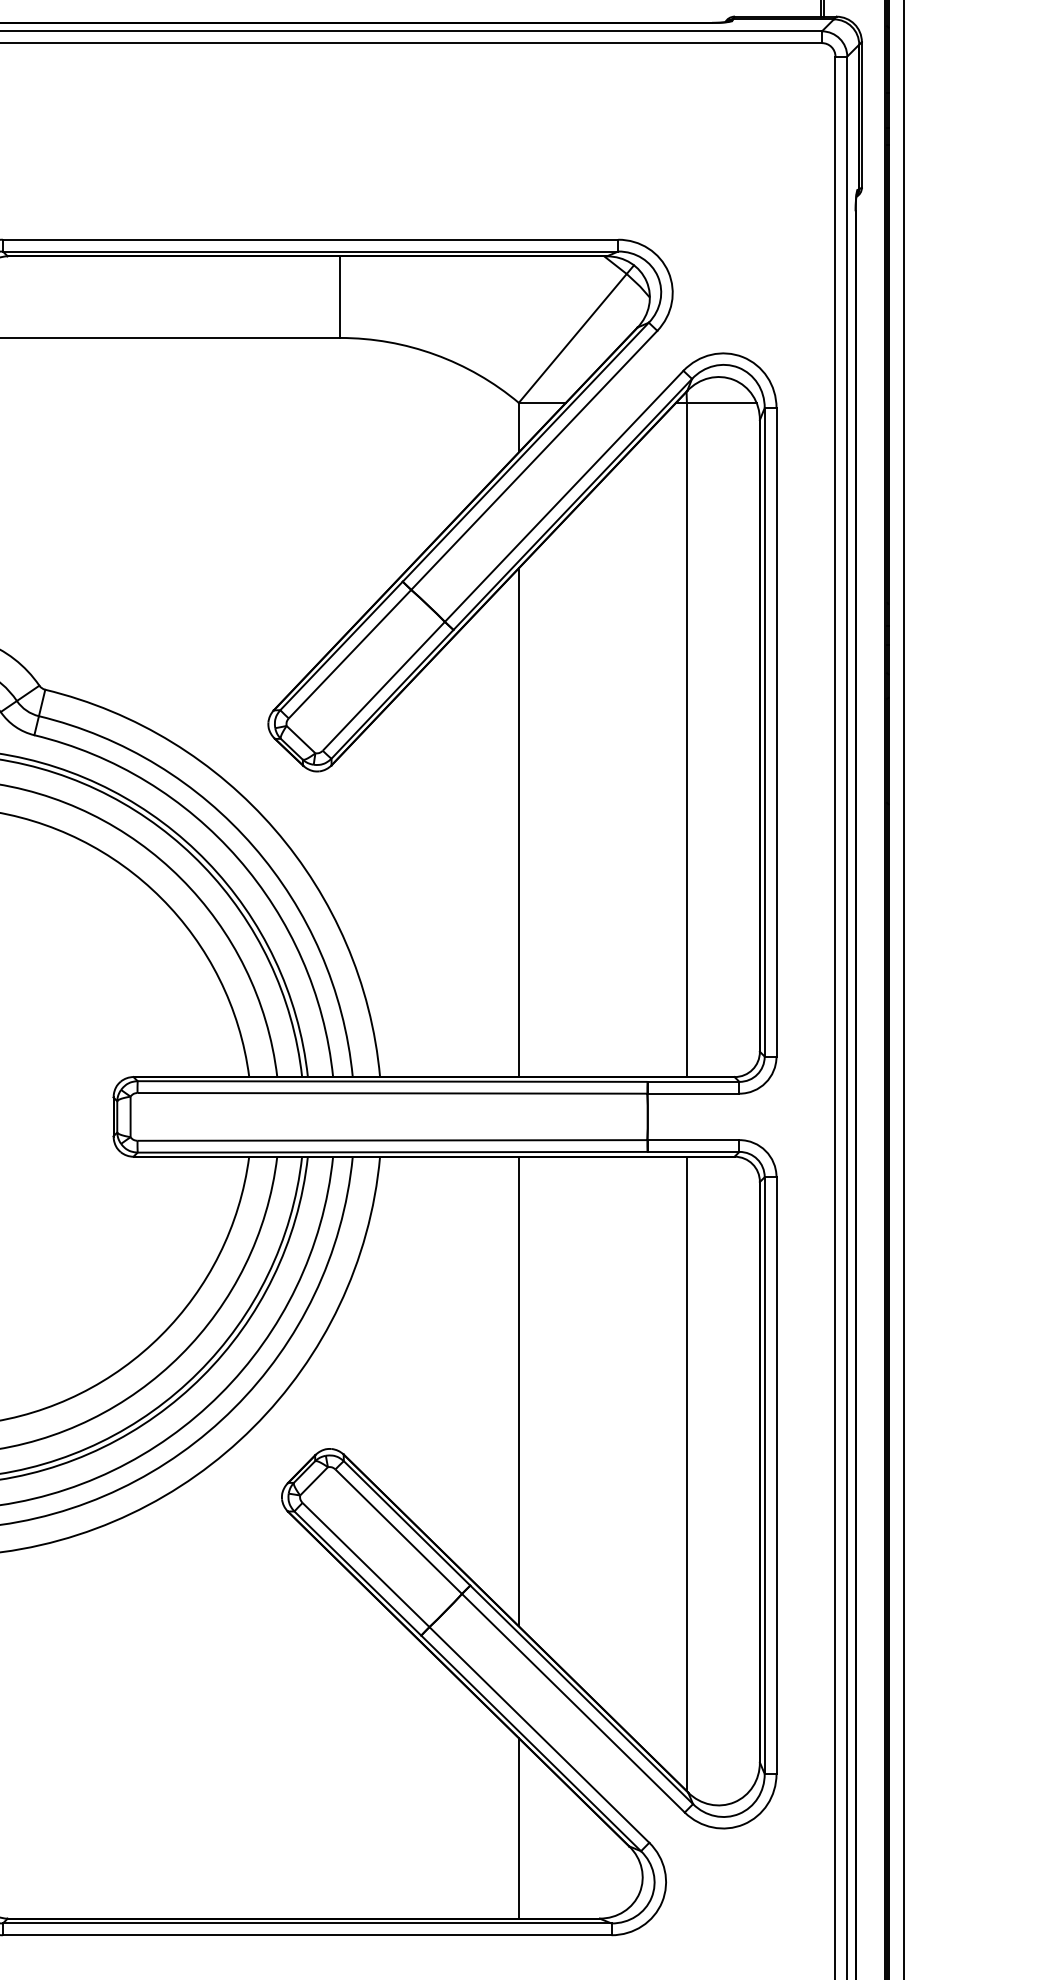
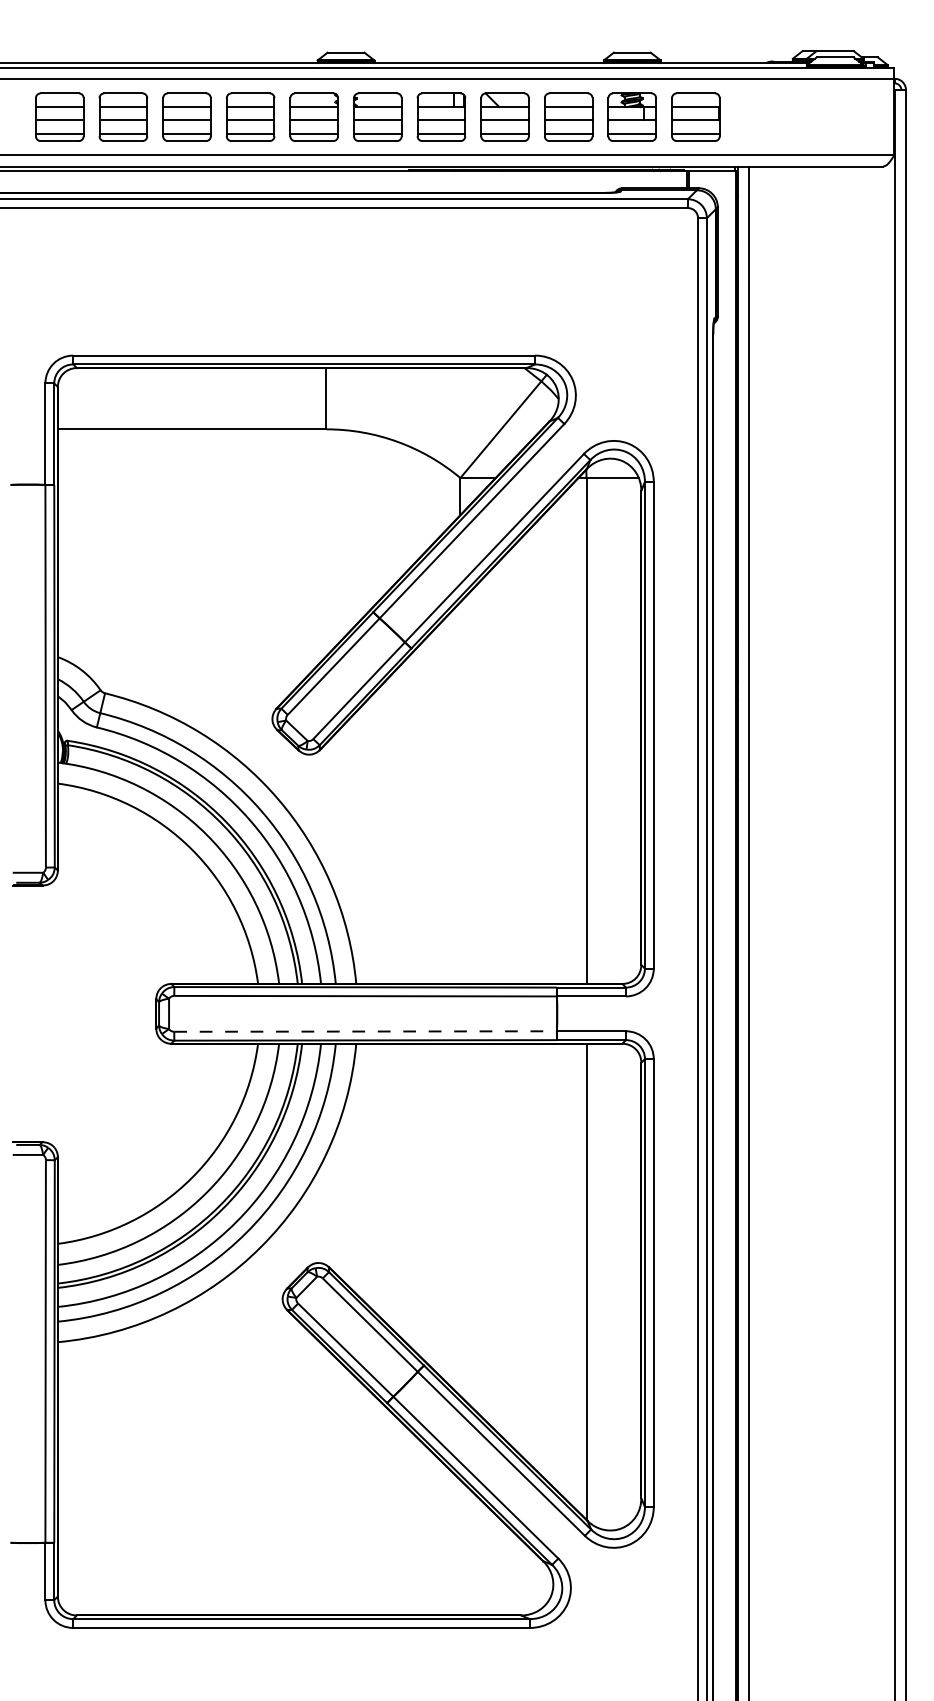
line: (518, 821) -> (460, 792), removed
line: (391, 1140) -> (364, 1031), solid -> dashed
line: (518, 1390) -> (460, 1219), removed
line: (518, 1828) -> (460, 1547), removed

